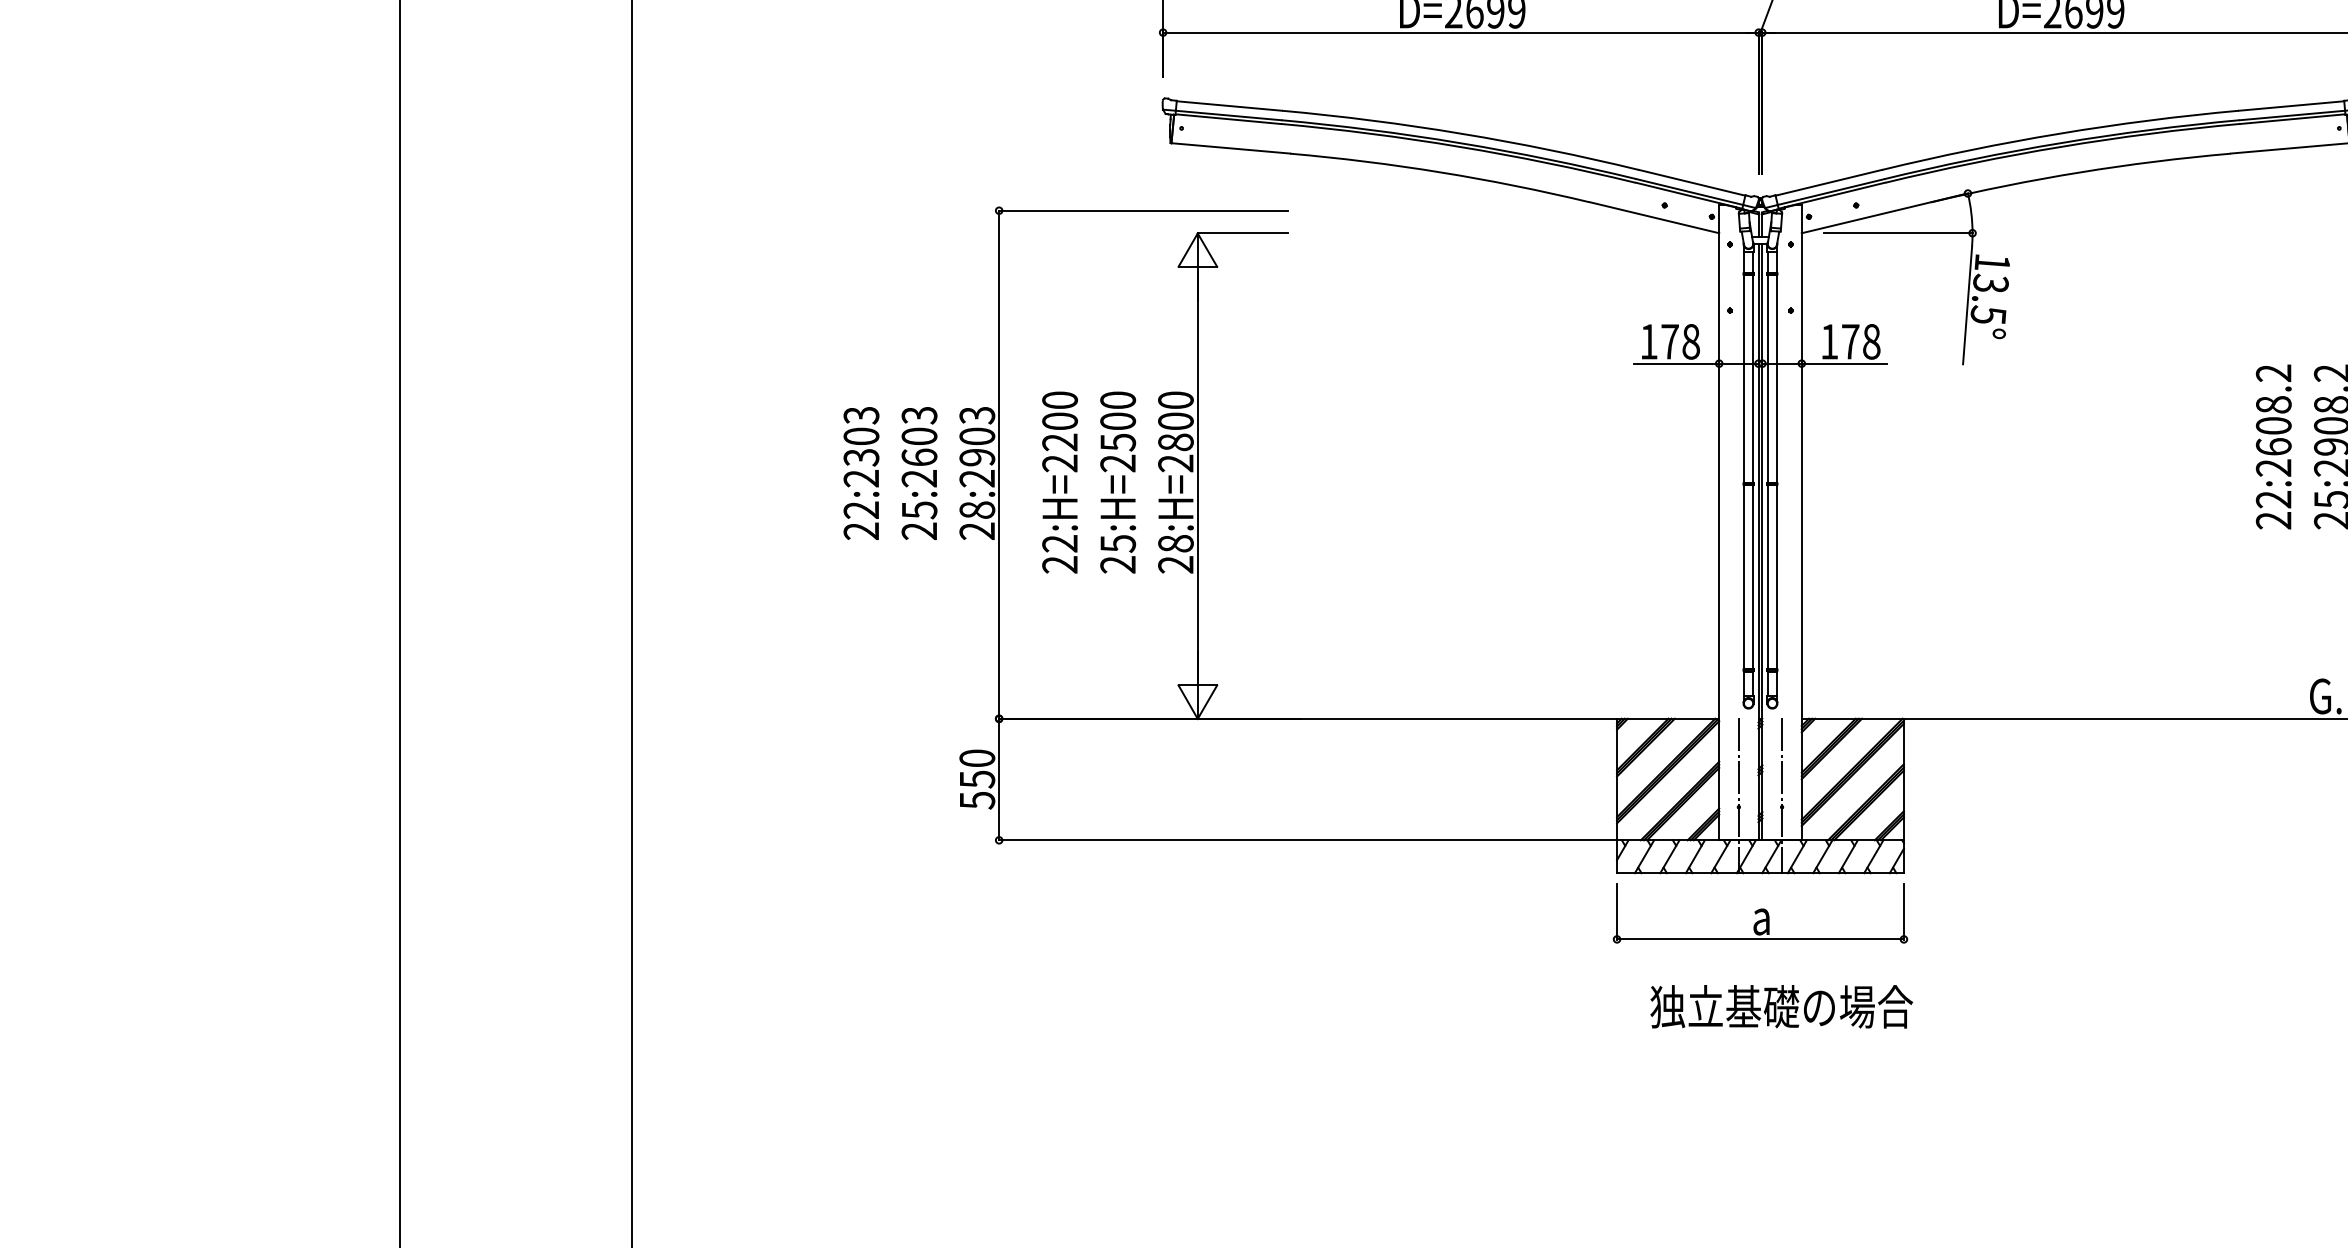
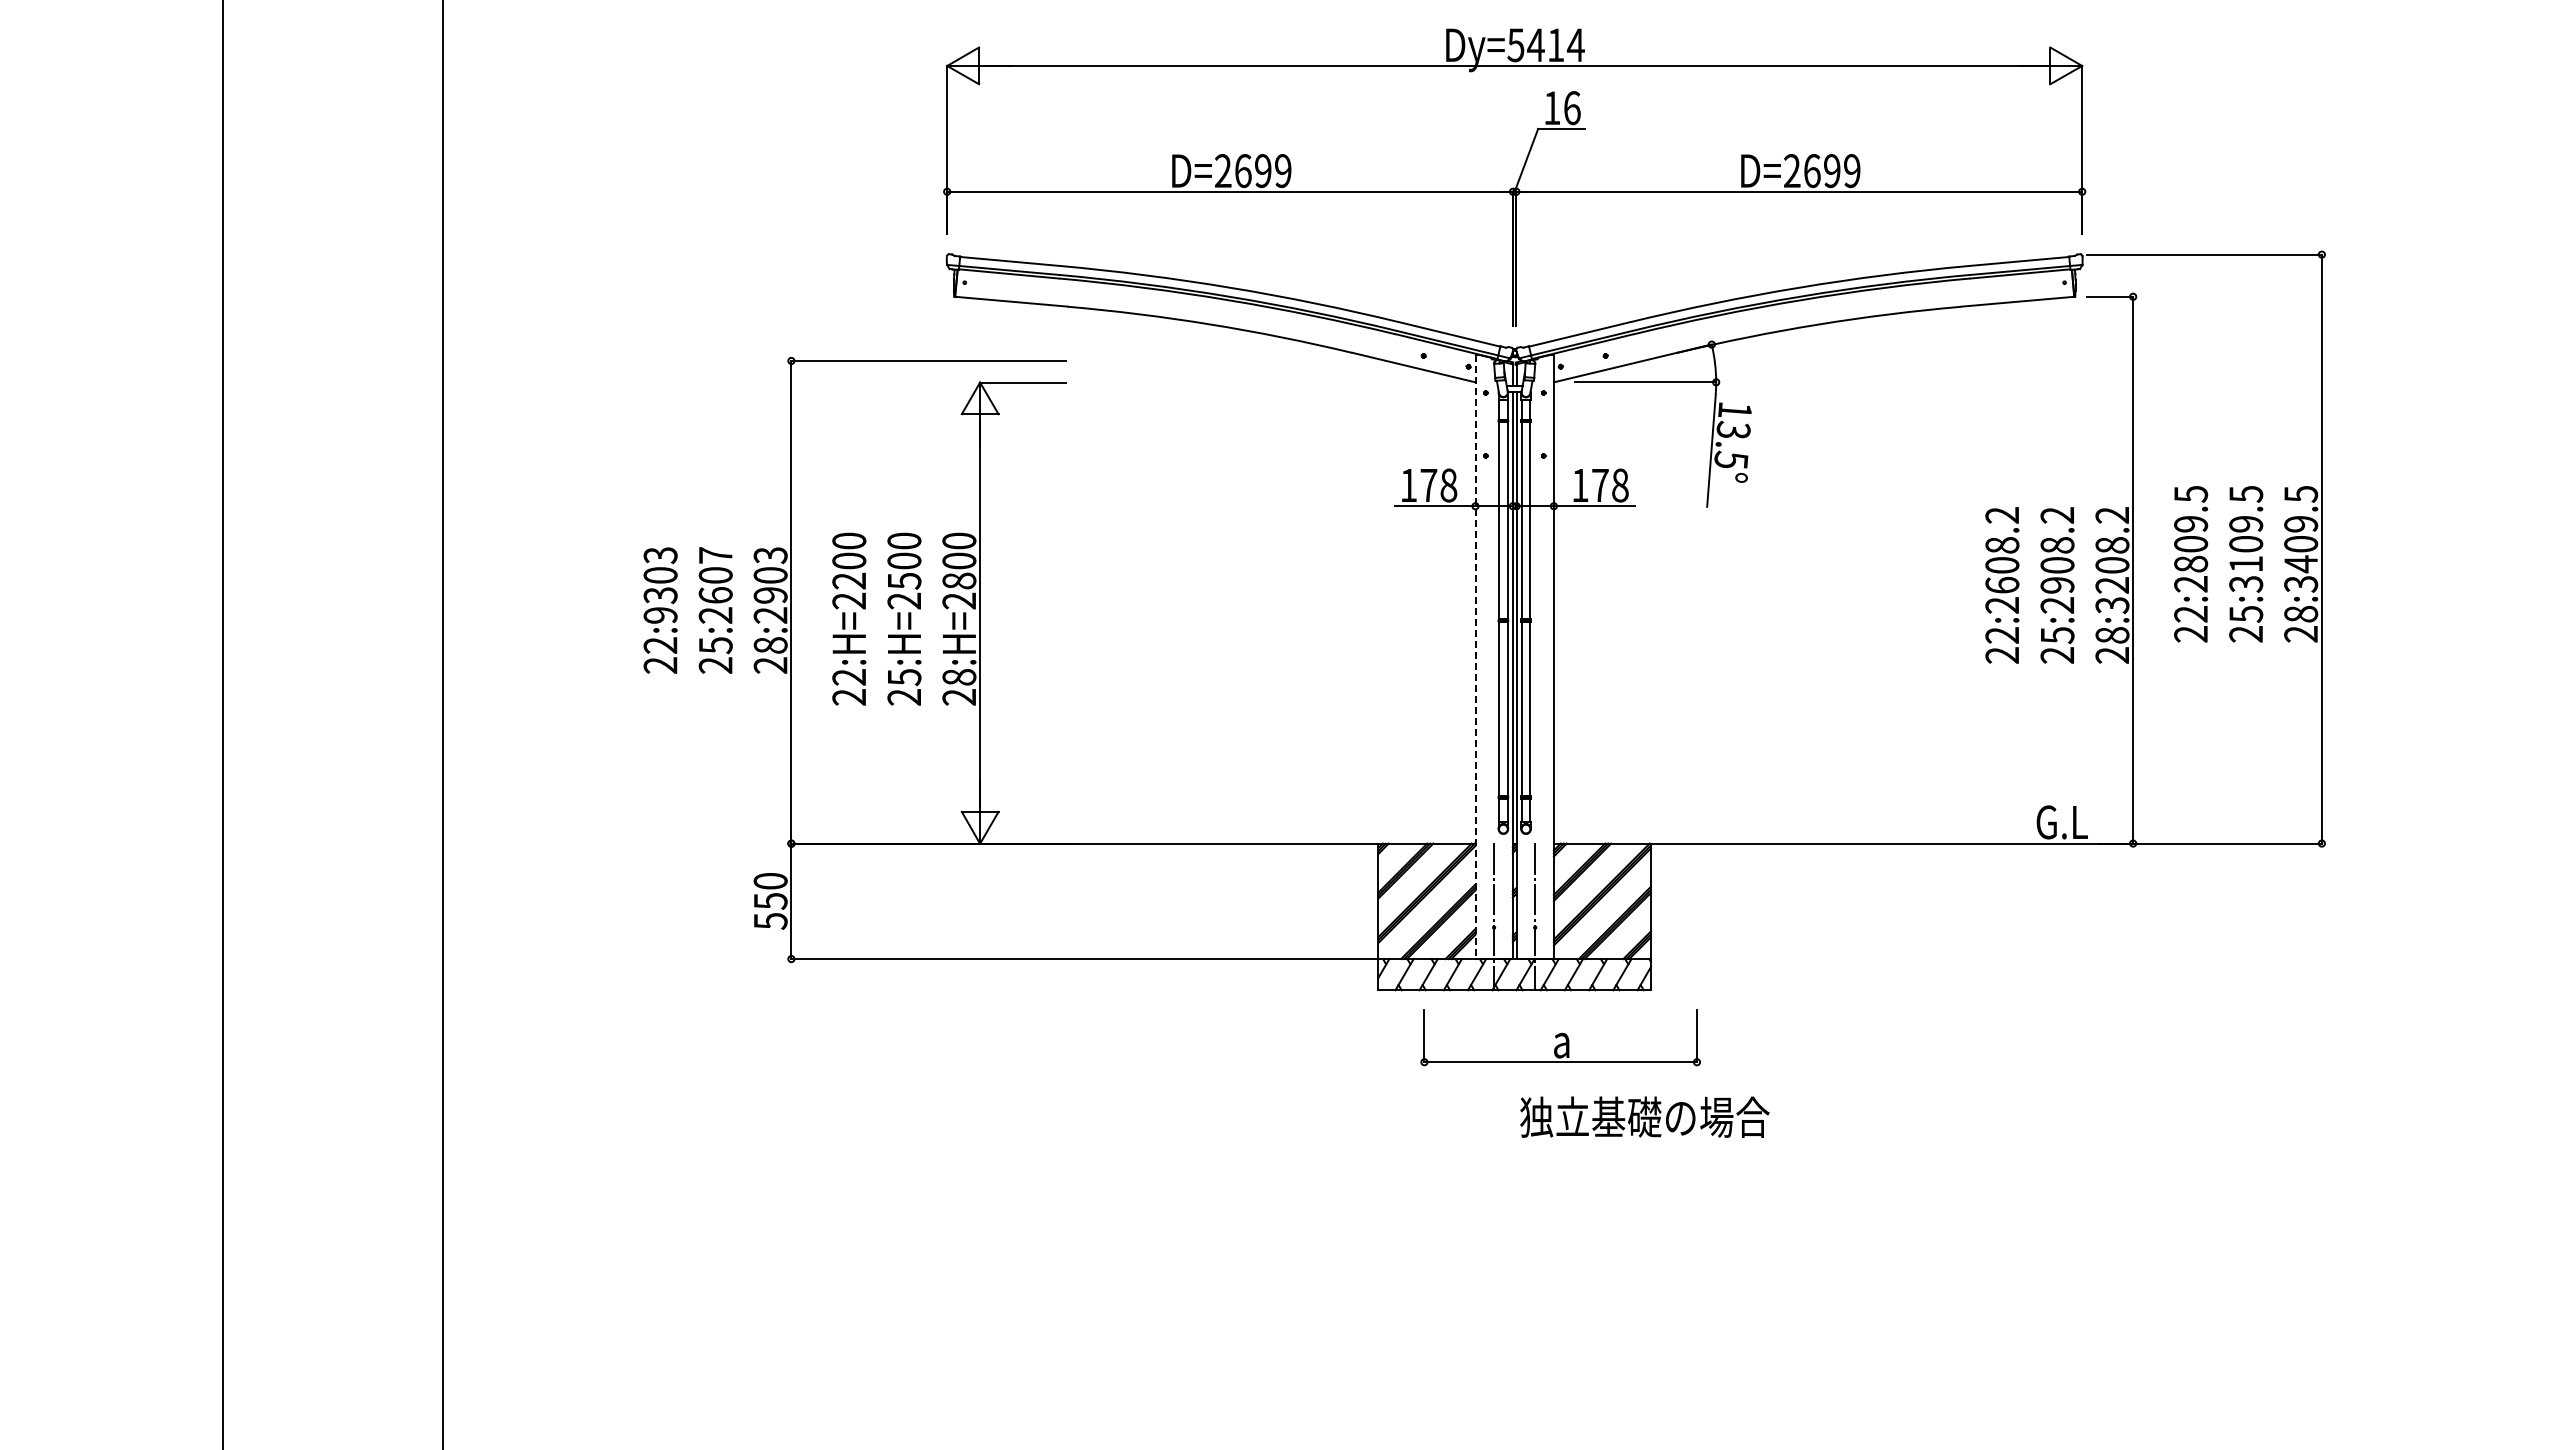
text: (919, 415) -> (715, 555), 25:2603 -> 25:2607
text: (861, 478) -> (660, 615), 22:2303 -> 22:9303
line: (1719, 522) -> (1475, 657), solid -> dashed
part: (1760, 913) -> (1560, 1037), moved
text: (1781, 1006) -> (1644, 1116), moved

